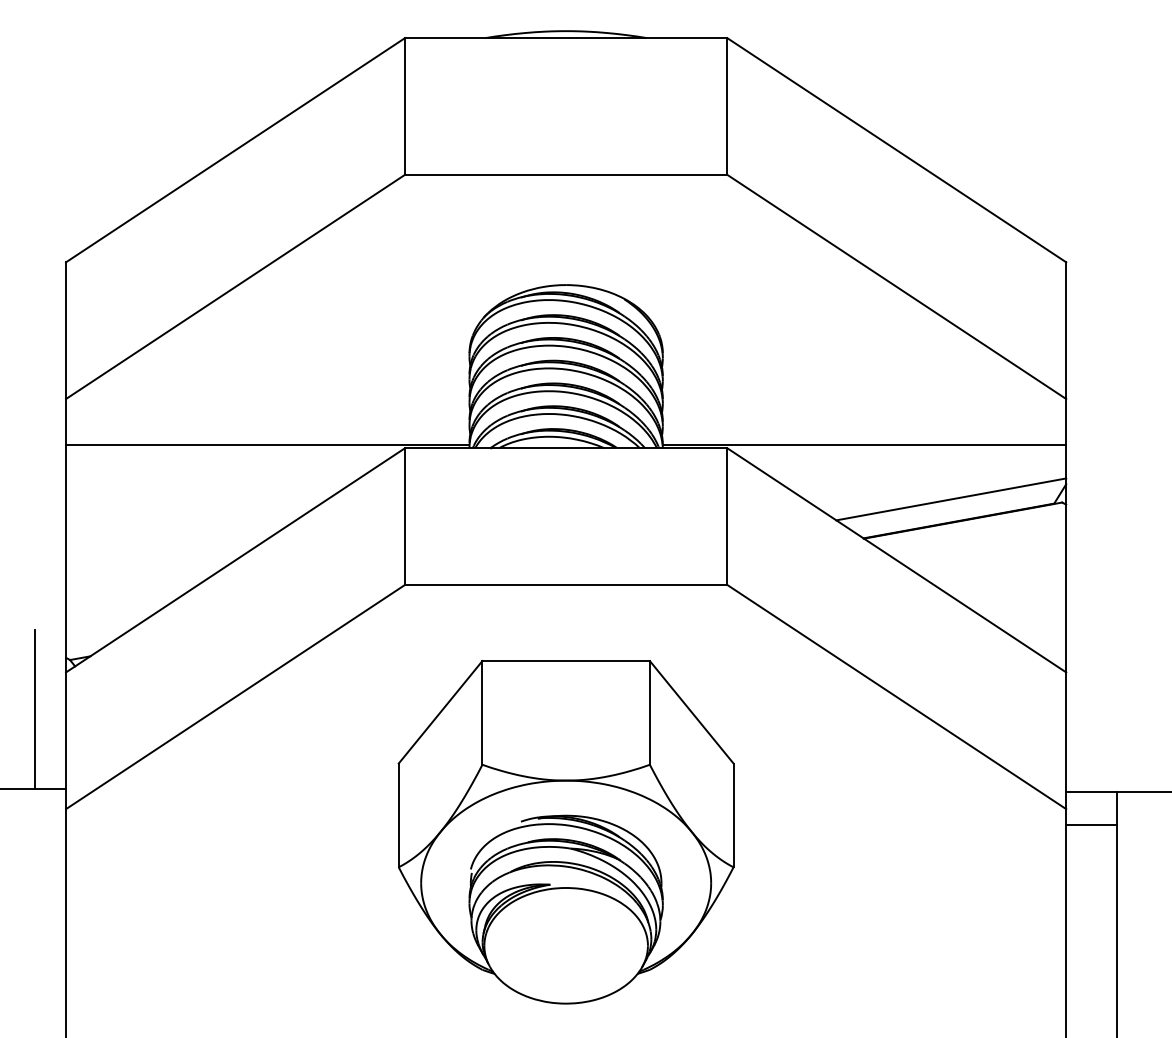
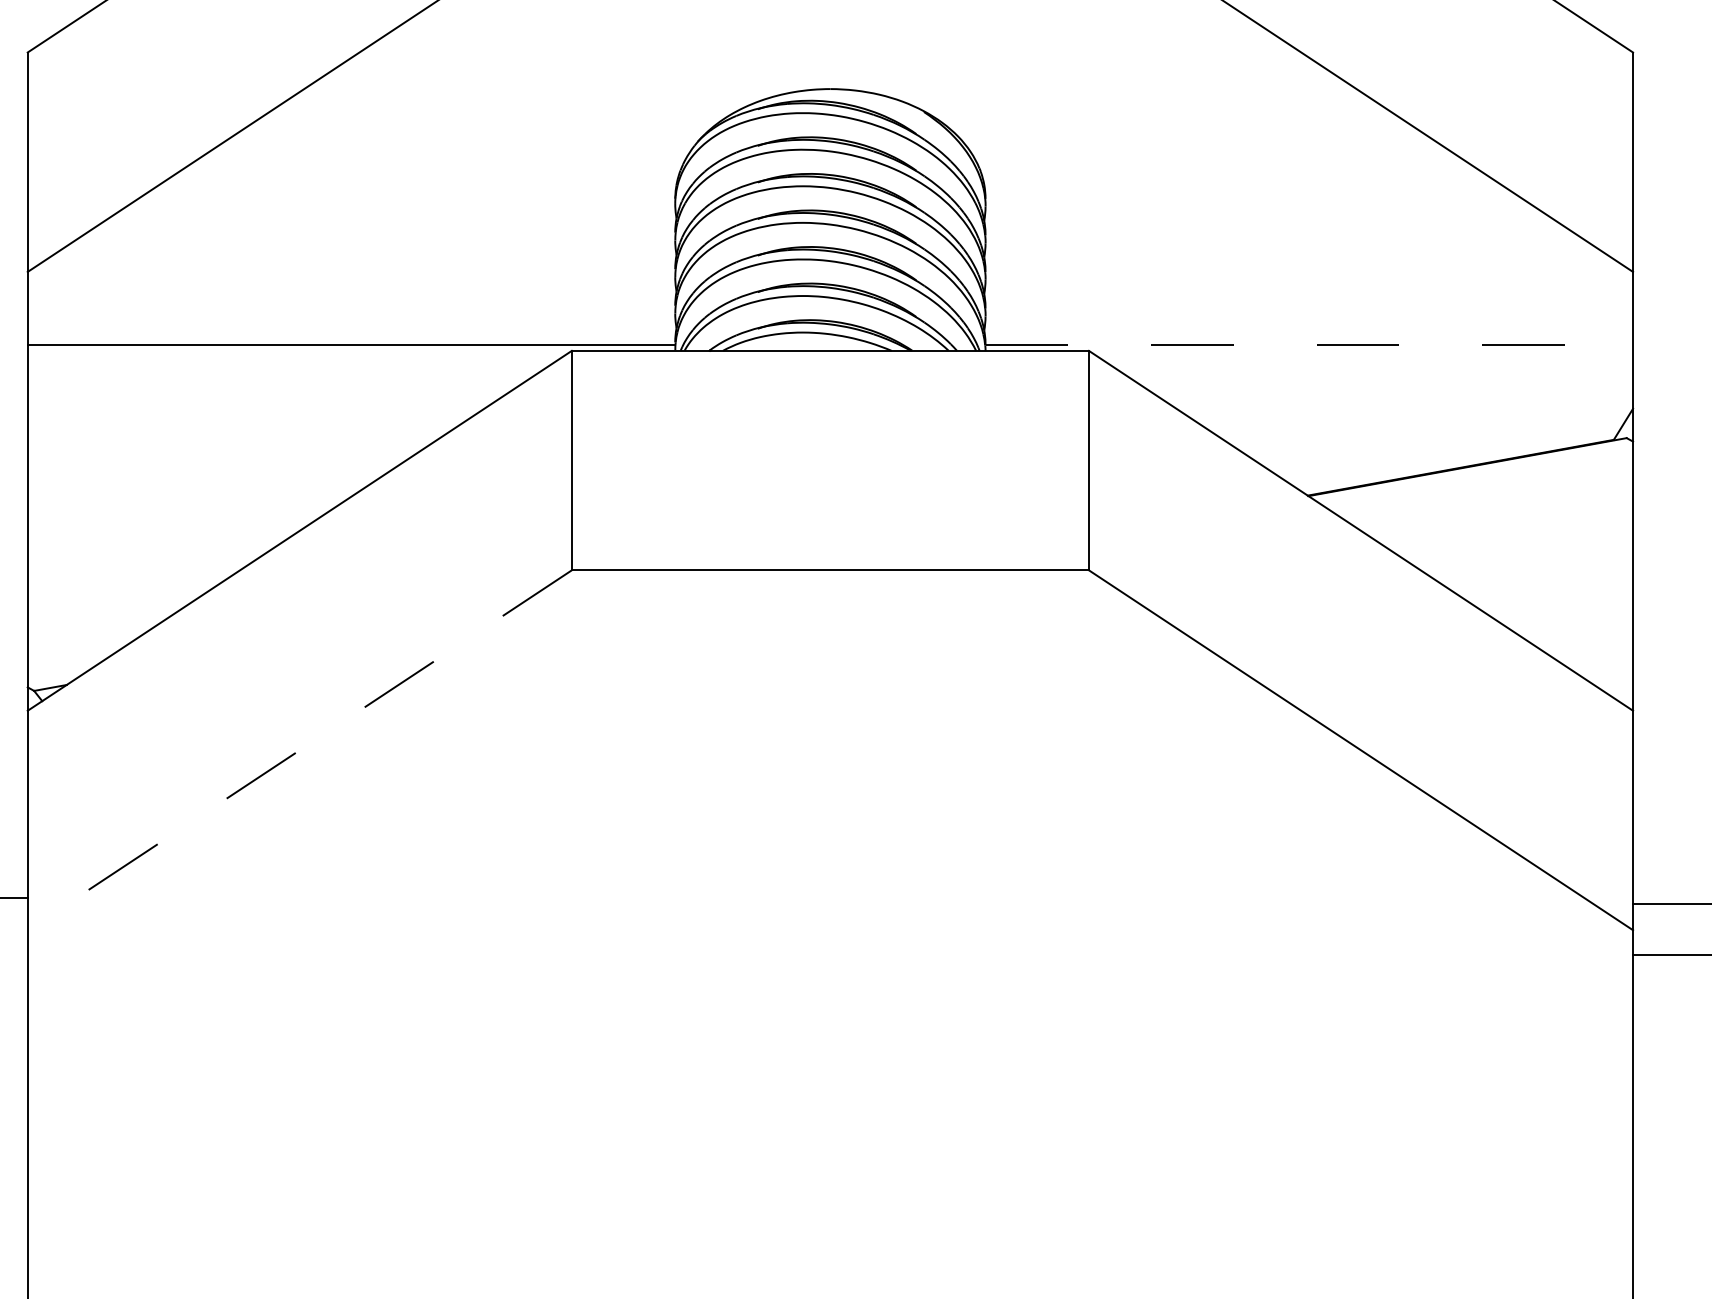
line: (864, 444) -> (1309, 344), solid -> dashed
line: (951, 499) -> (1448, 433), removed
line: (235, 697) -> (299, 751), solid -> dashed
part: (565, 832) -> (829, 967), removed

